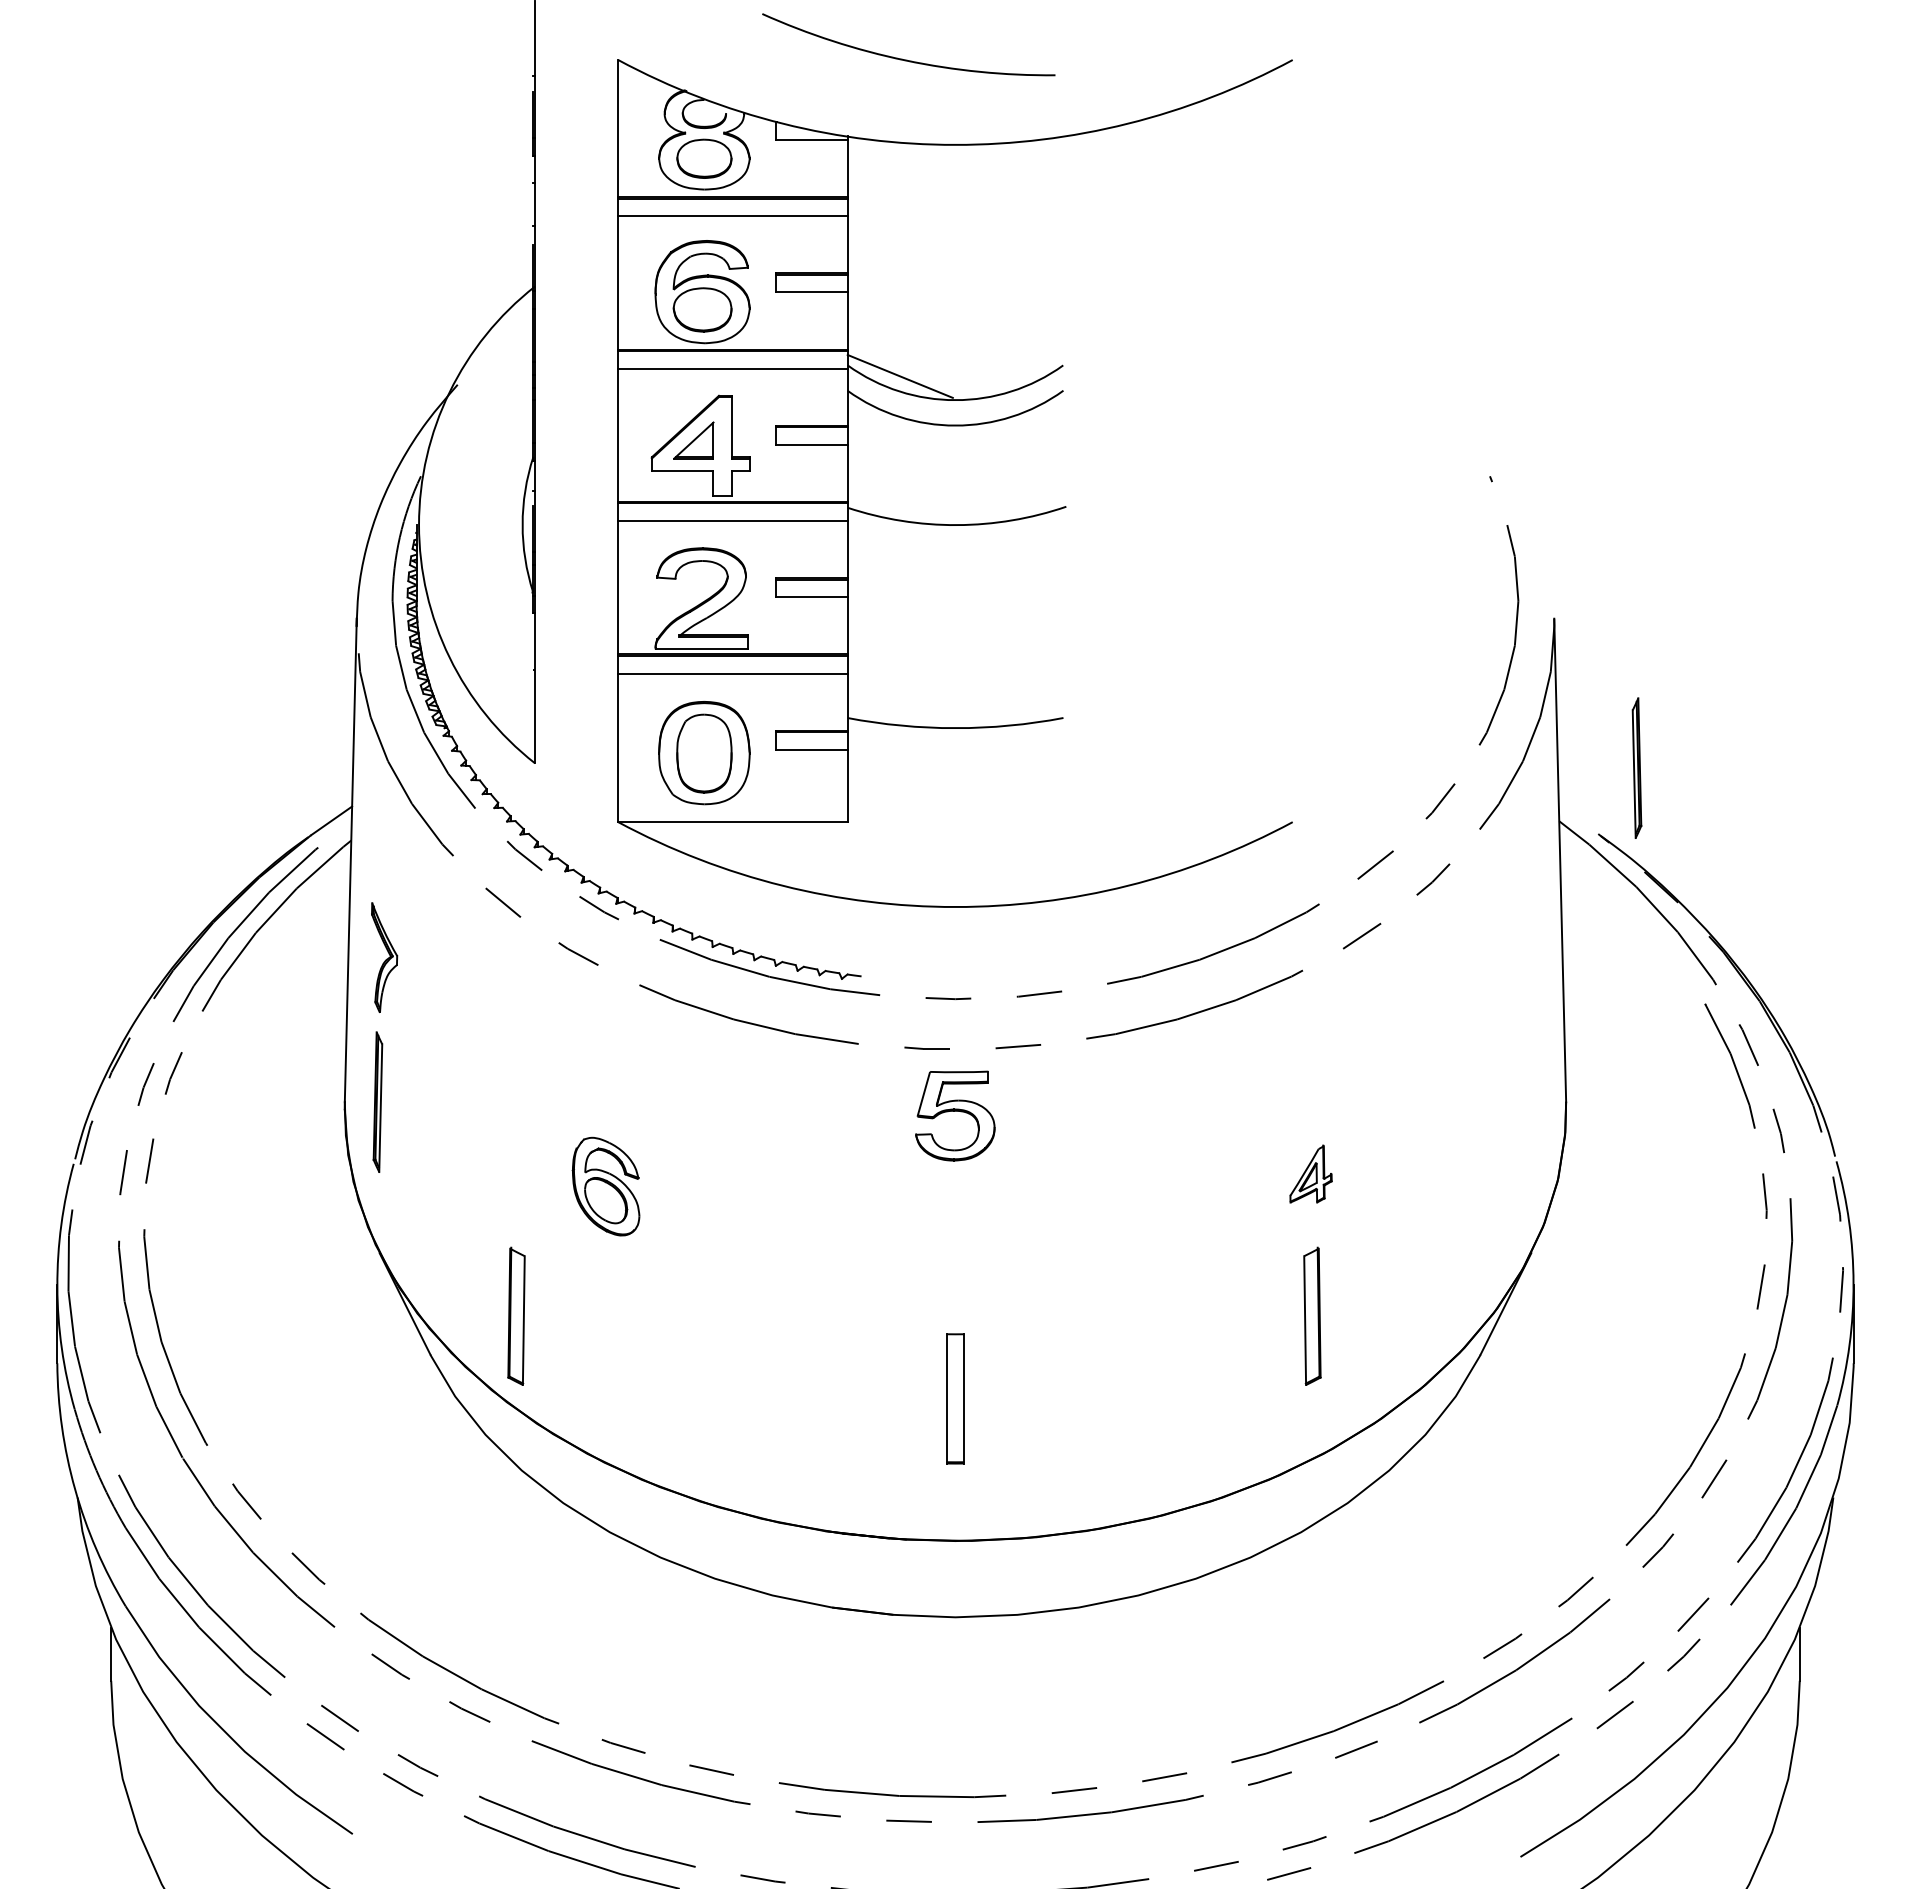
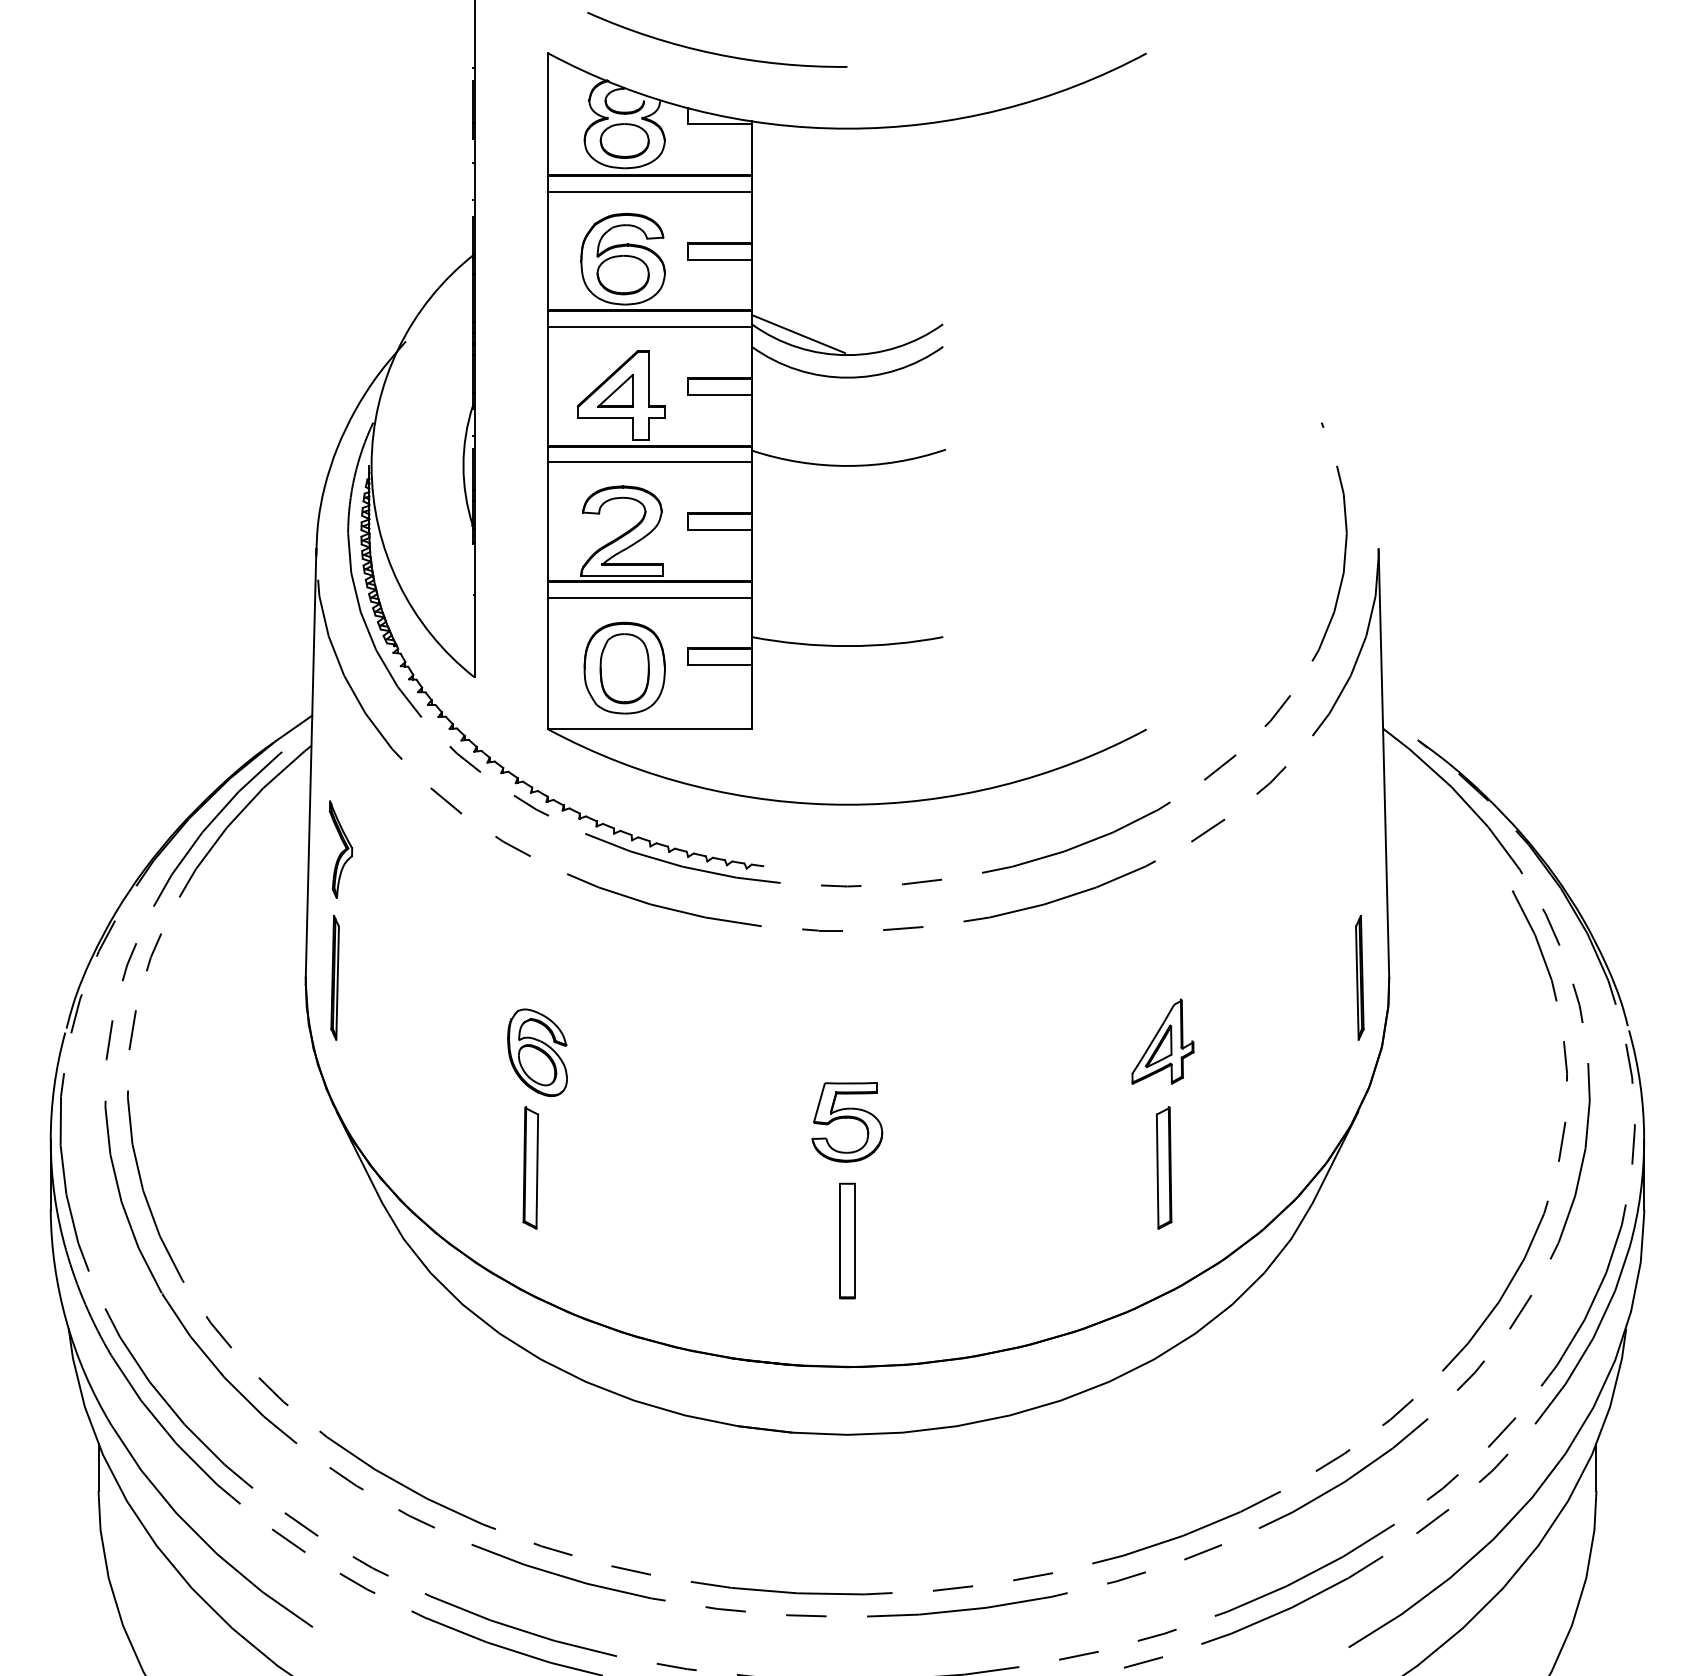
arc: (907, 59) -> (716, 52), moved
part: (1636, 767) -> (1359, 977), moved
part: (955, 1115) -> (847, 1121), moved
part: (1310, 1173) -> (1162, 1041), size x1.67
part: (516, 1315) -> (530, 1167), moved

